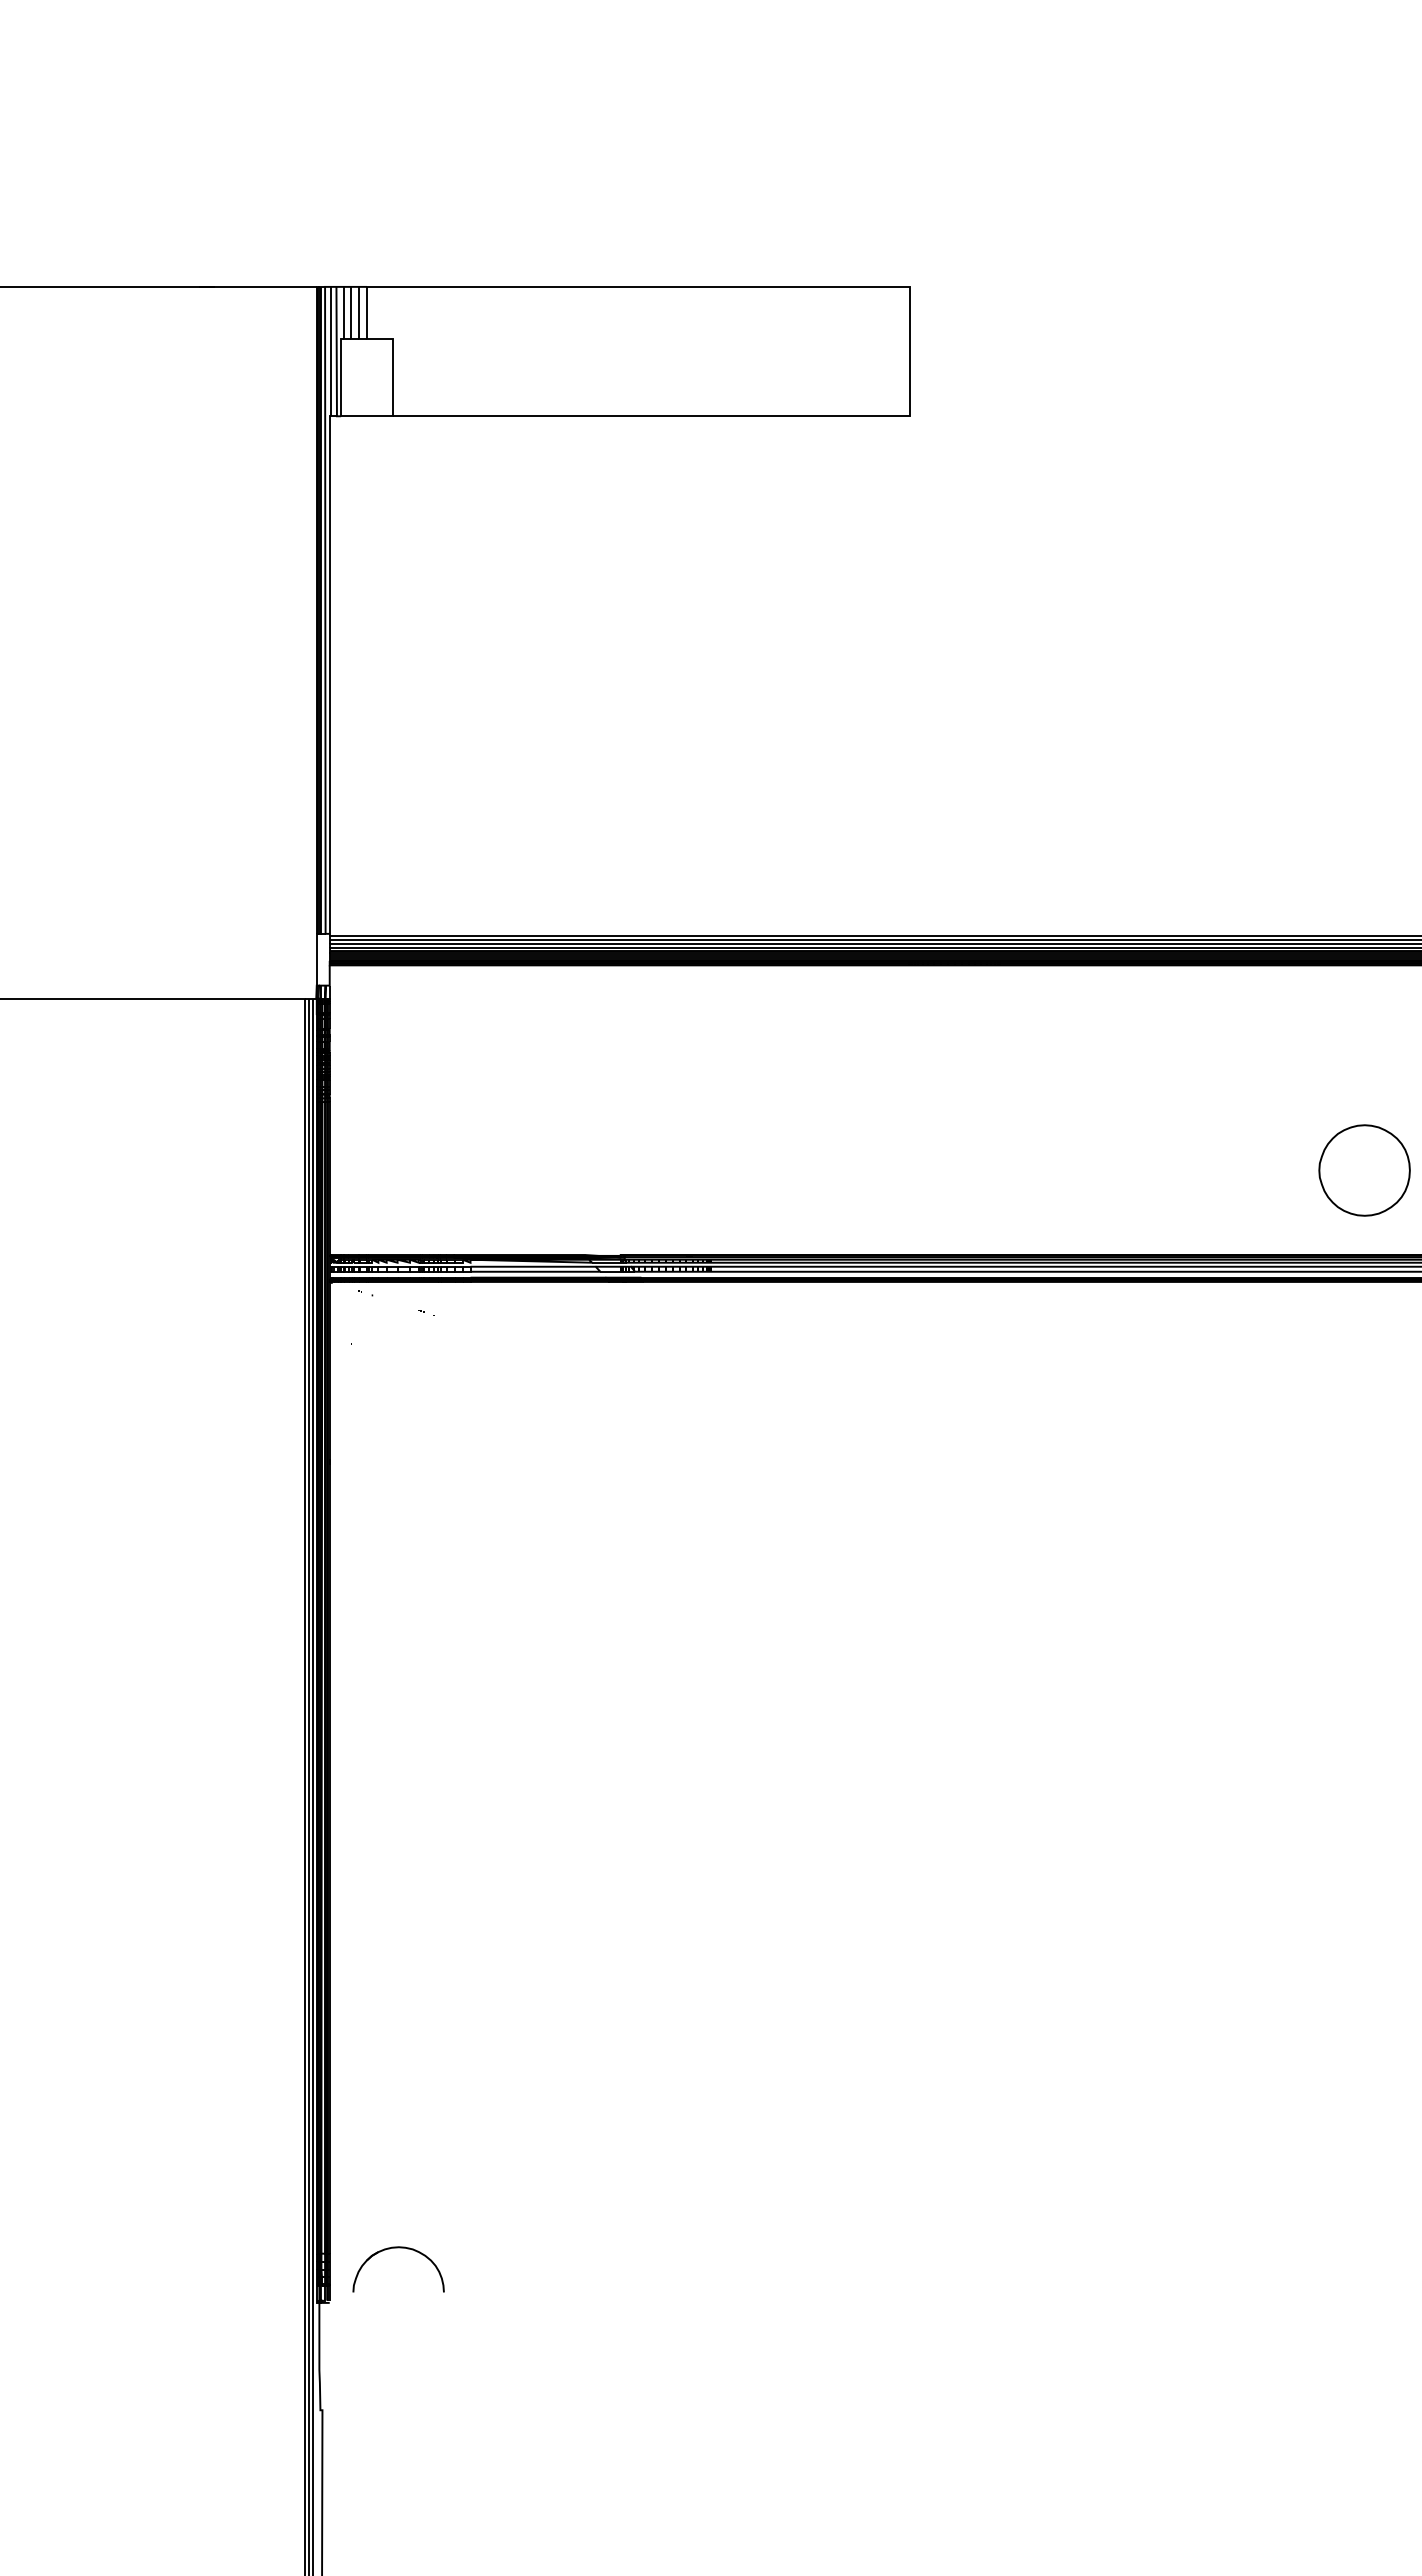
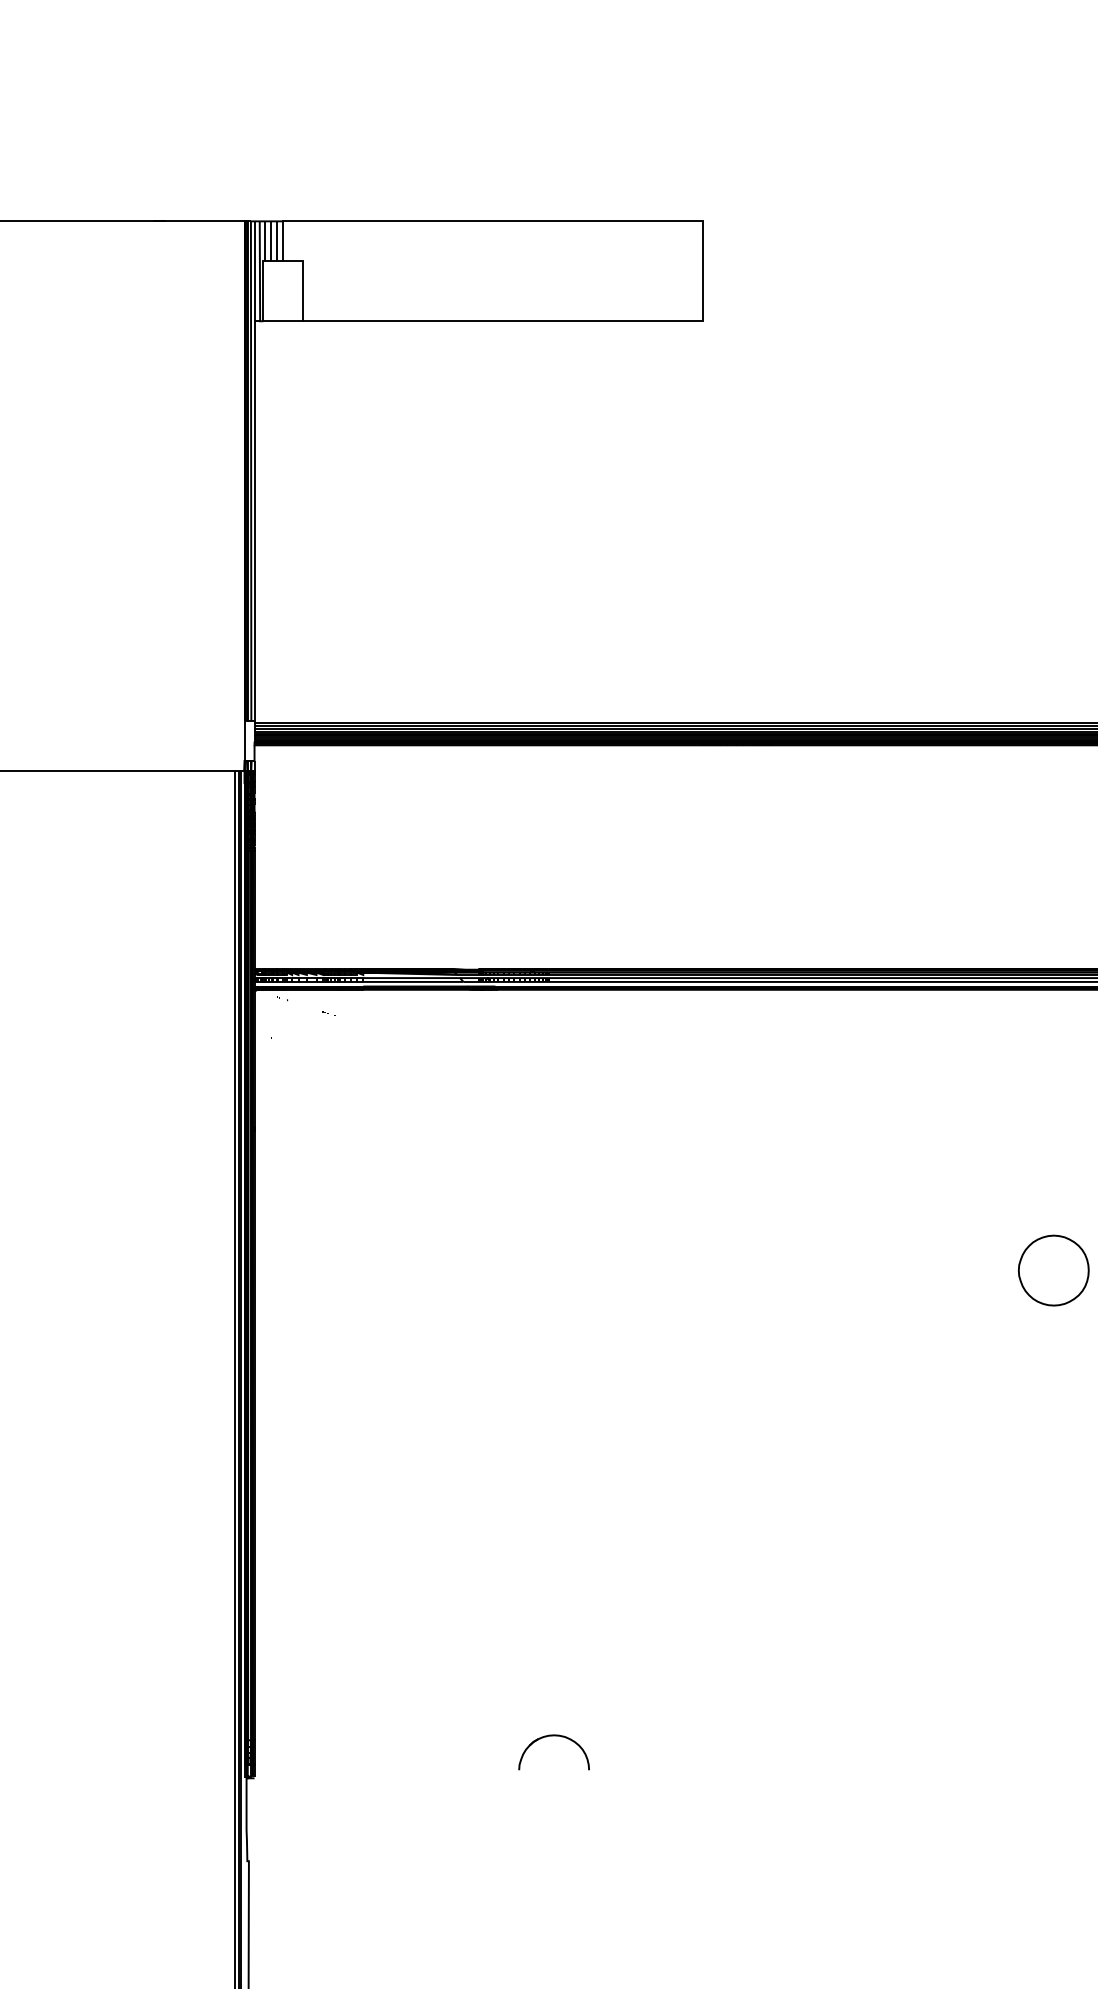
part: (1364, 1170) -> (1053, 1270), moved
part: (398, 2248) -> (554, 1736), moved

